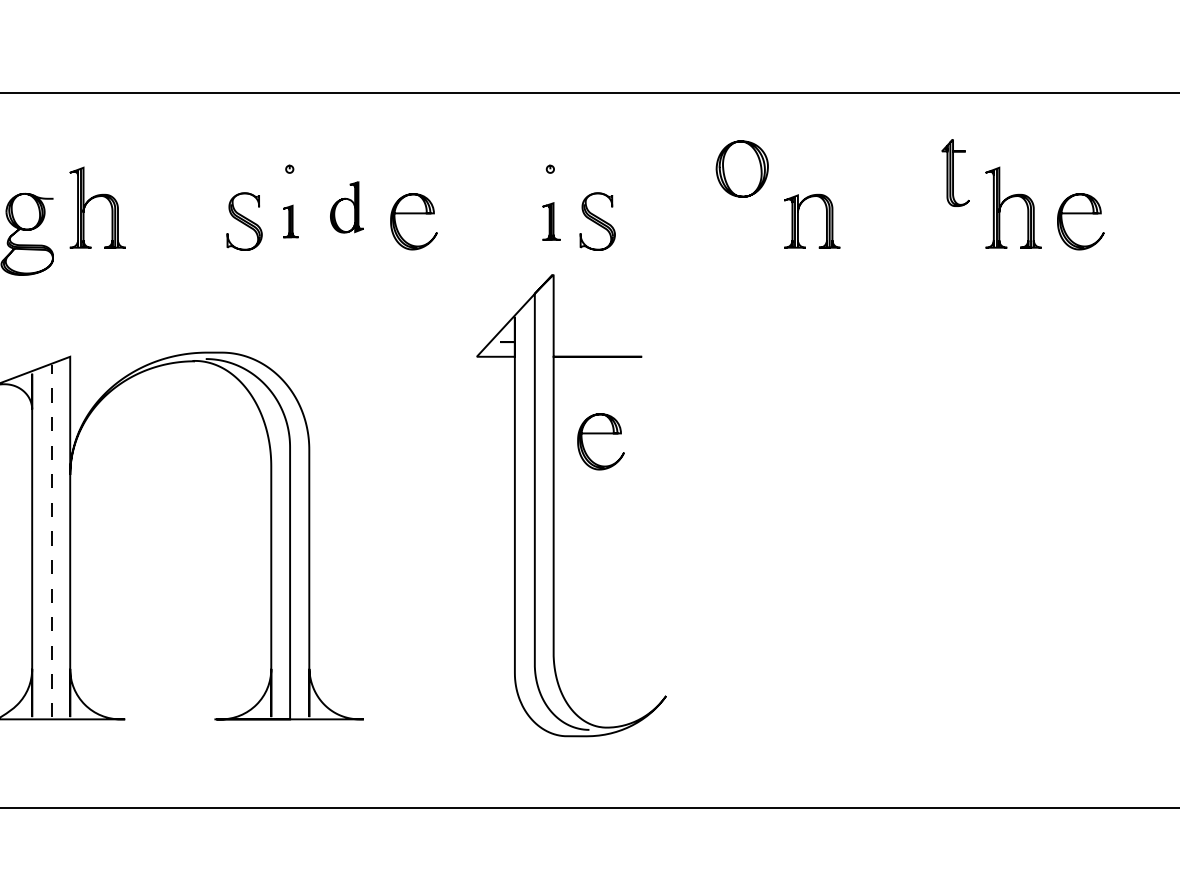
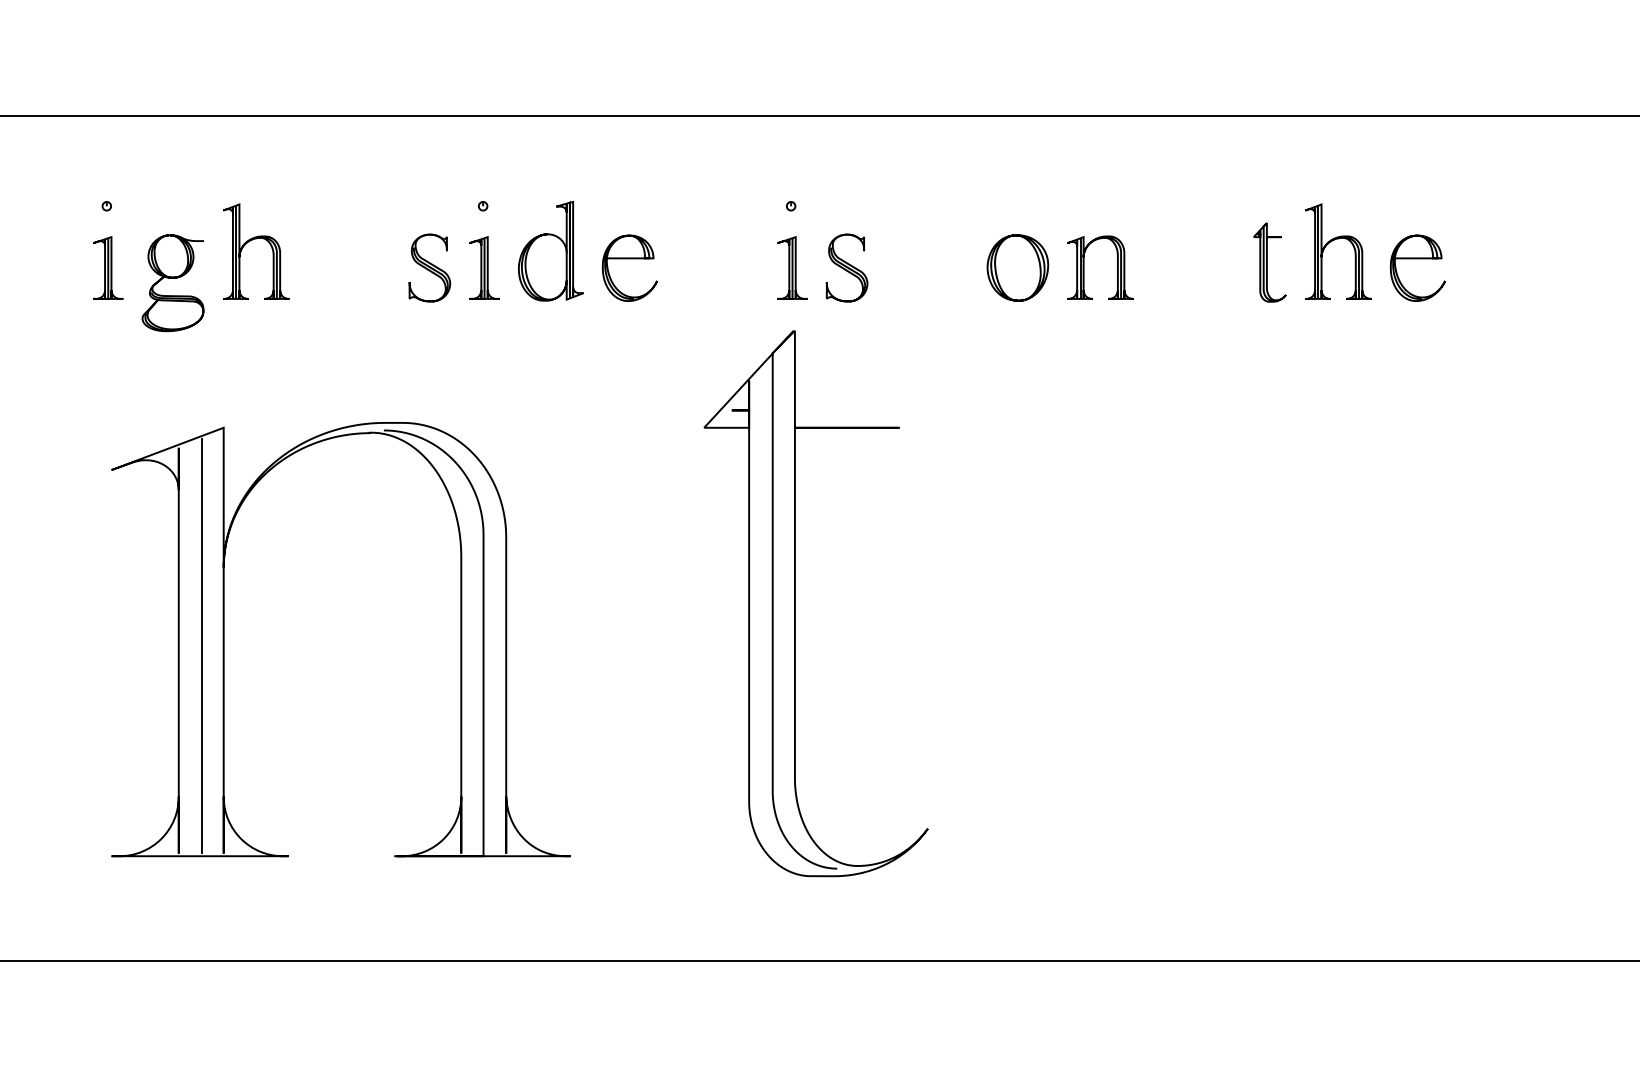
curve: (724, 168) -> (996, 267), moved
curve: (953, 172) -> (1267, 262), moved
part: (346, 207) -> (550, 251), size x1.67
part: (290, 221) -> (484, 267), size x1.67
part: (551, 221) -> (792, 267), size x1.43
curve: (600, 434) -> (850, 519), removed
line: (52, 541) -> (202, 645), dashed -> solid

